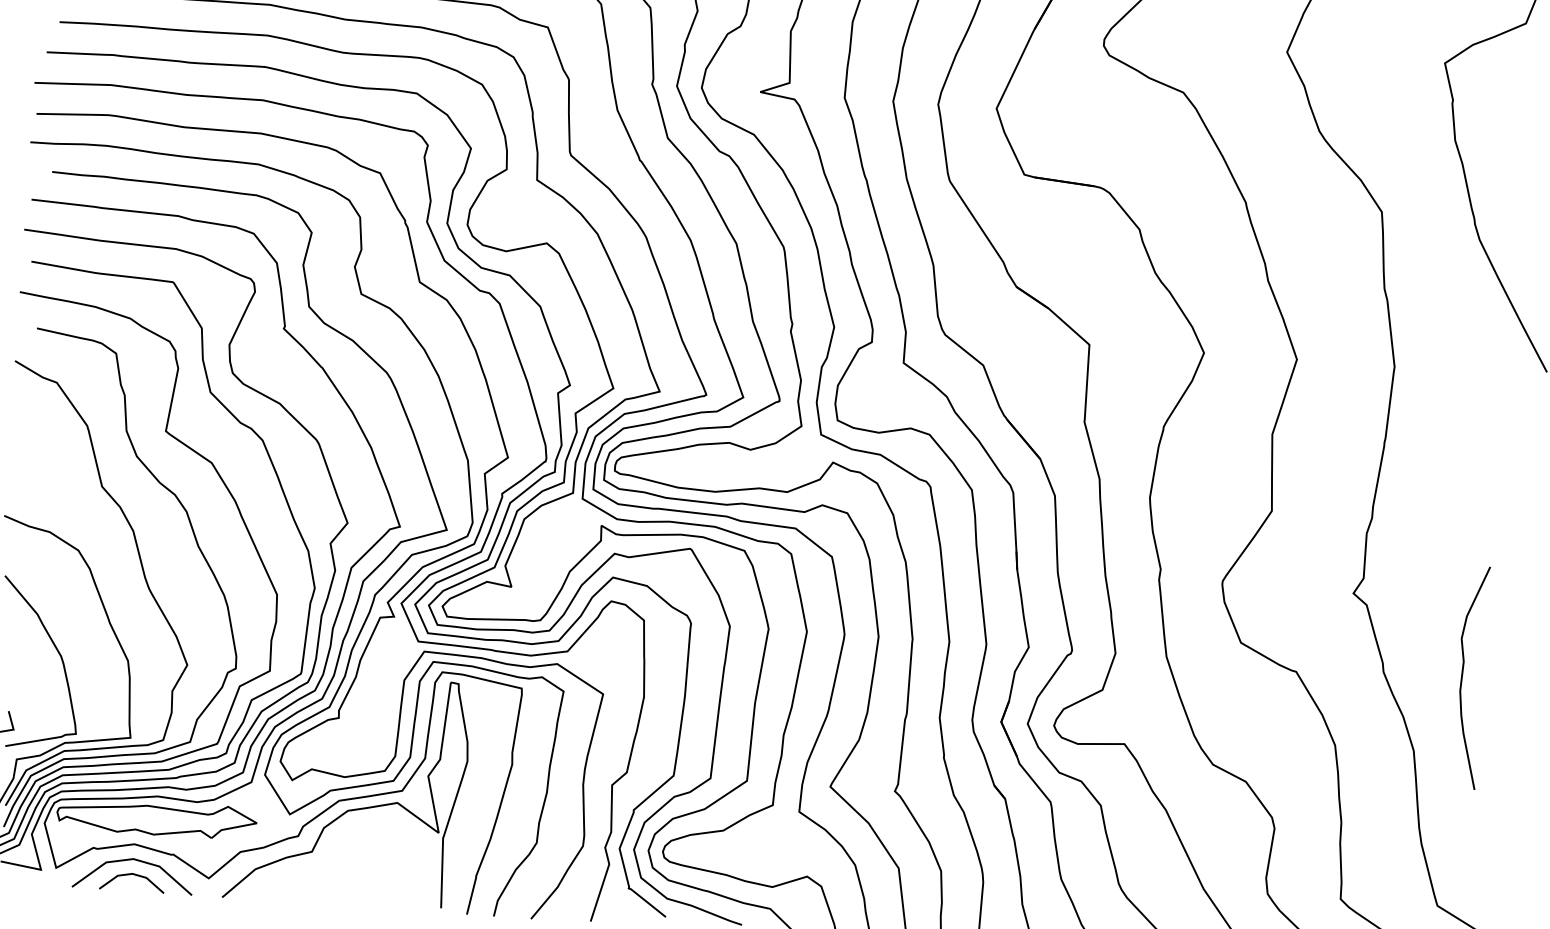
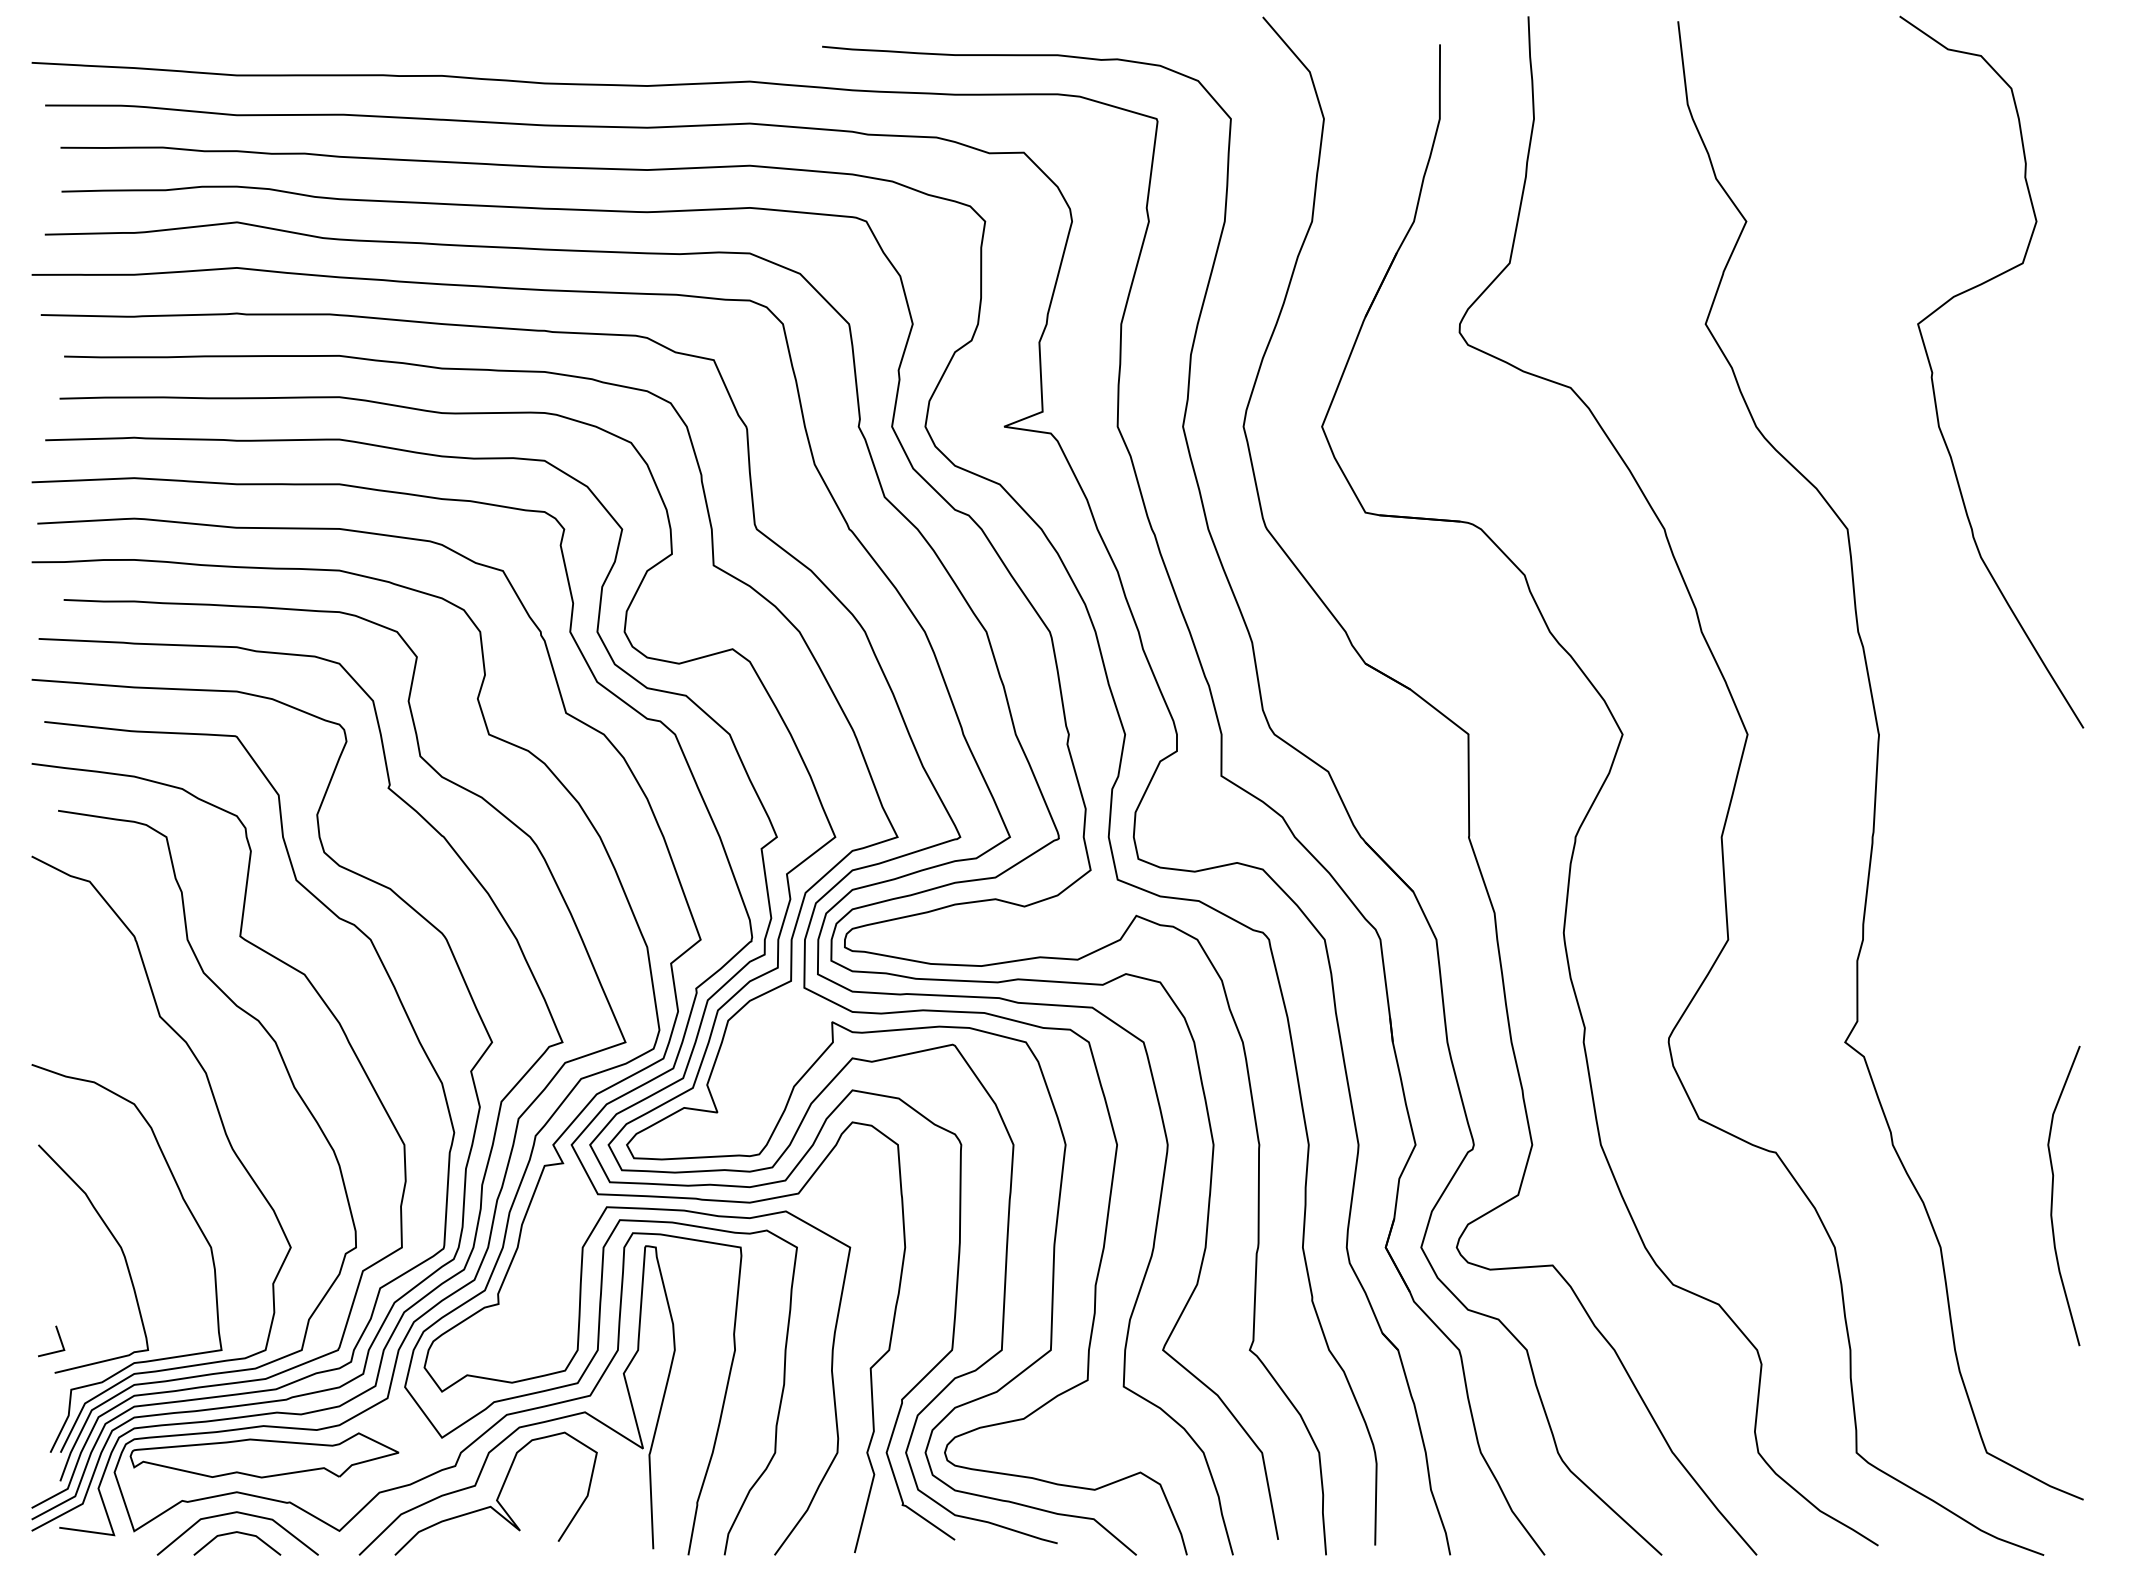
curve: (1462, 676) -> (2053, 1195), moved
curve: (328, 858) -> (498, 1493), added

